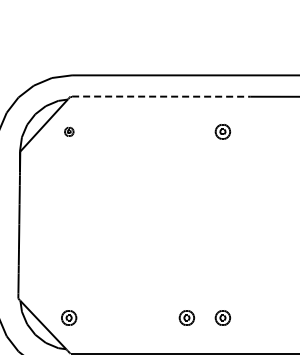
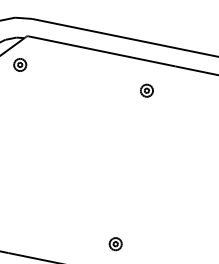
line: (161, 96) -> (102, 51), dashed -> solid
part: (69, 131) -> (20, 64), size x1.67
part: (186, 317) -> (85, 237), removed

